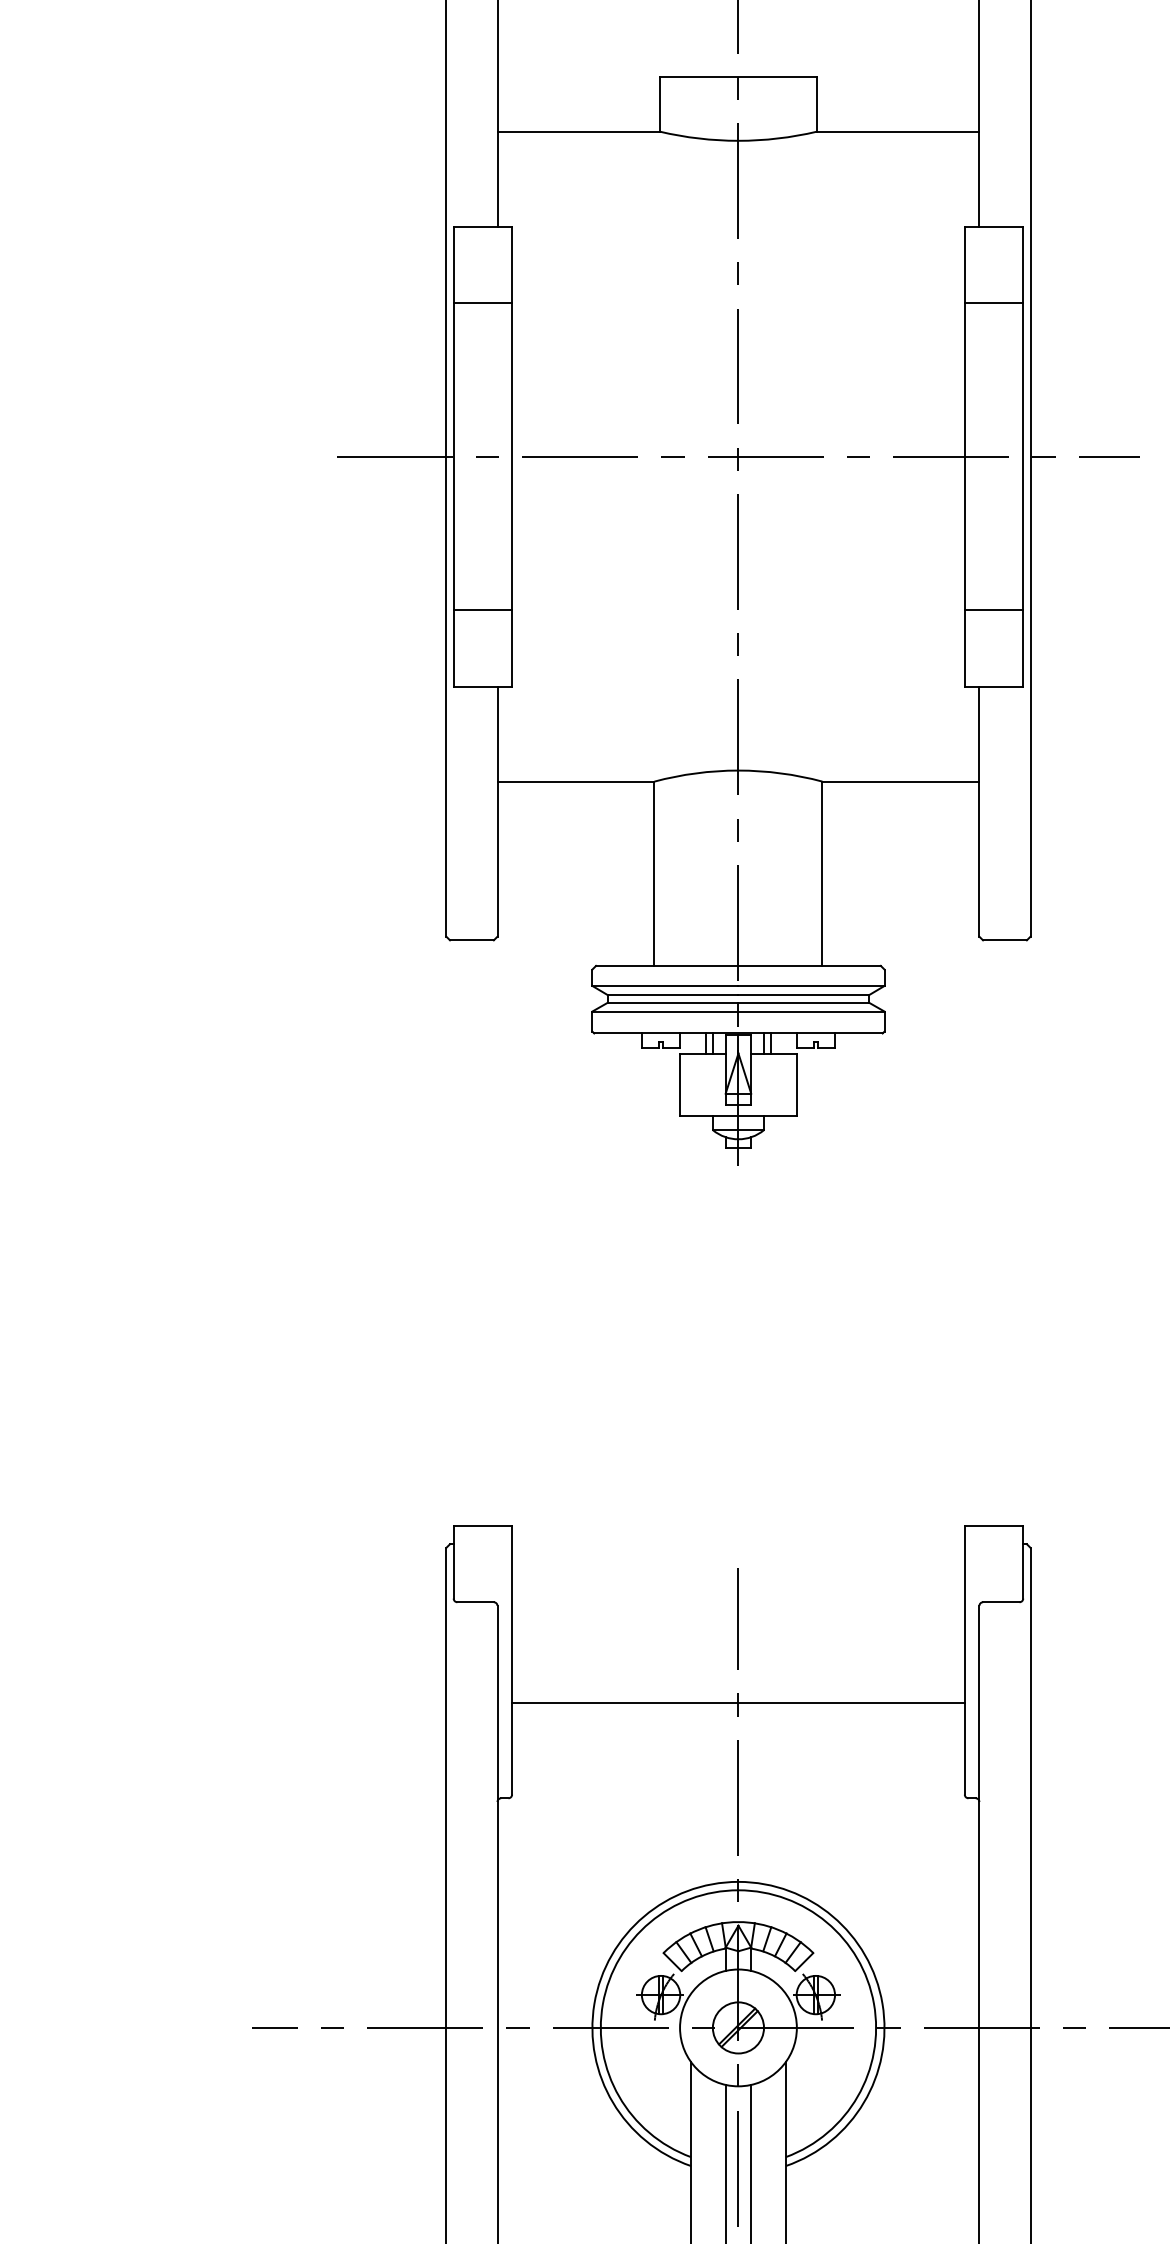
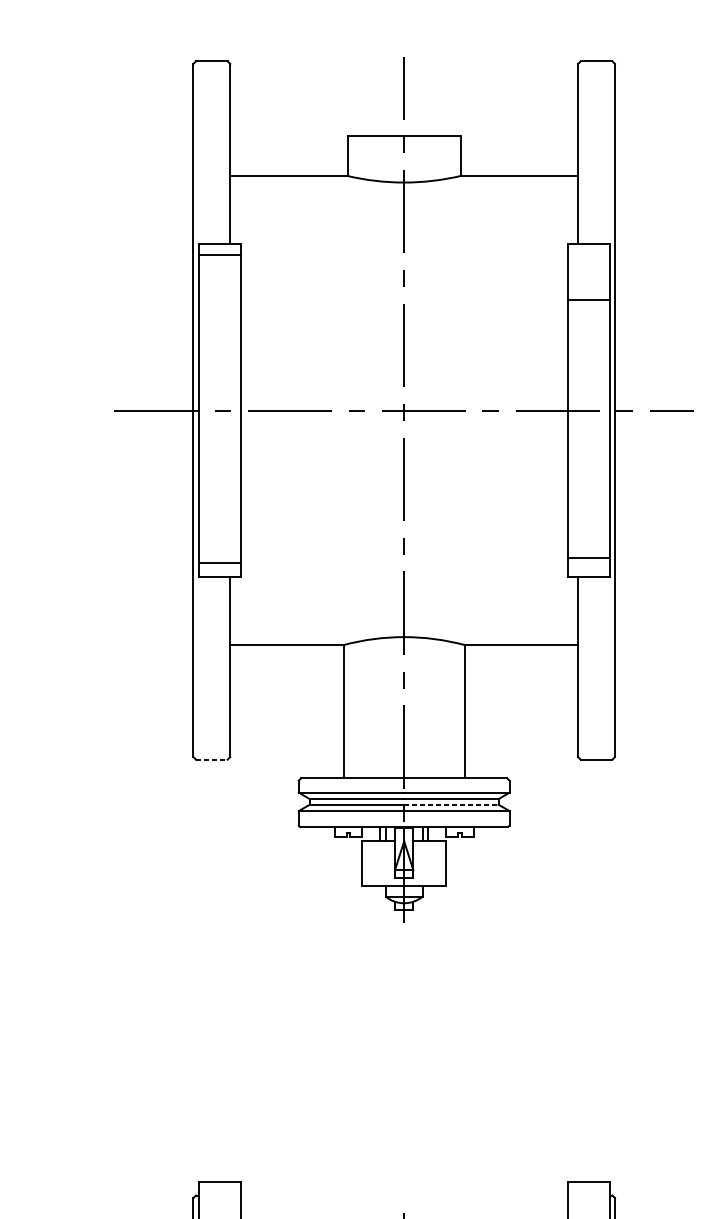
line: (482, 303) -> (219, 255), moved
line: (482, 609) -> (219, 562), moved
line: (993, 609) -> (588, 557), moved
line: (471, 940) -> (211, 759), solid -> dashed
line: (804, 1002) -> (451, 804), solid -> dashed

